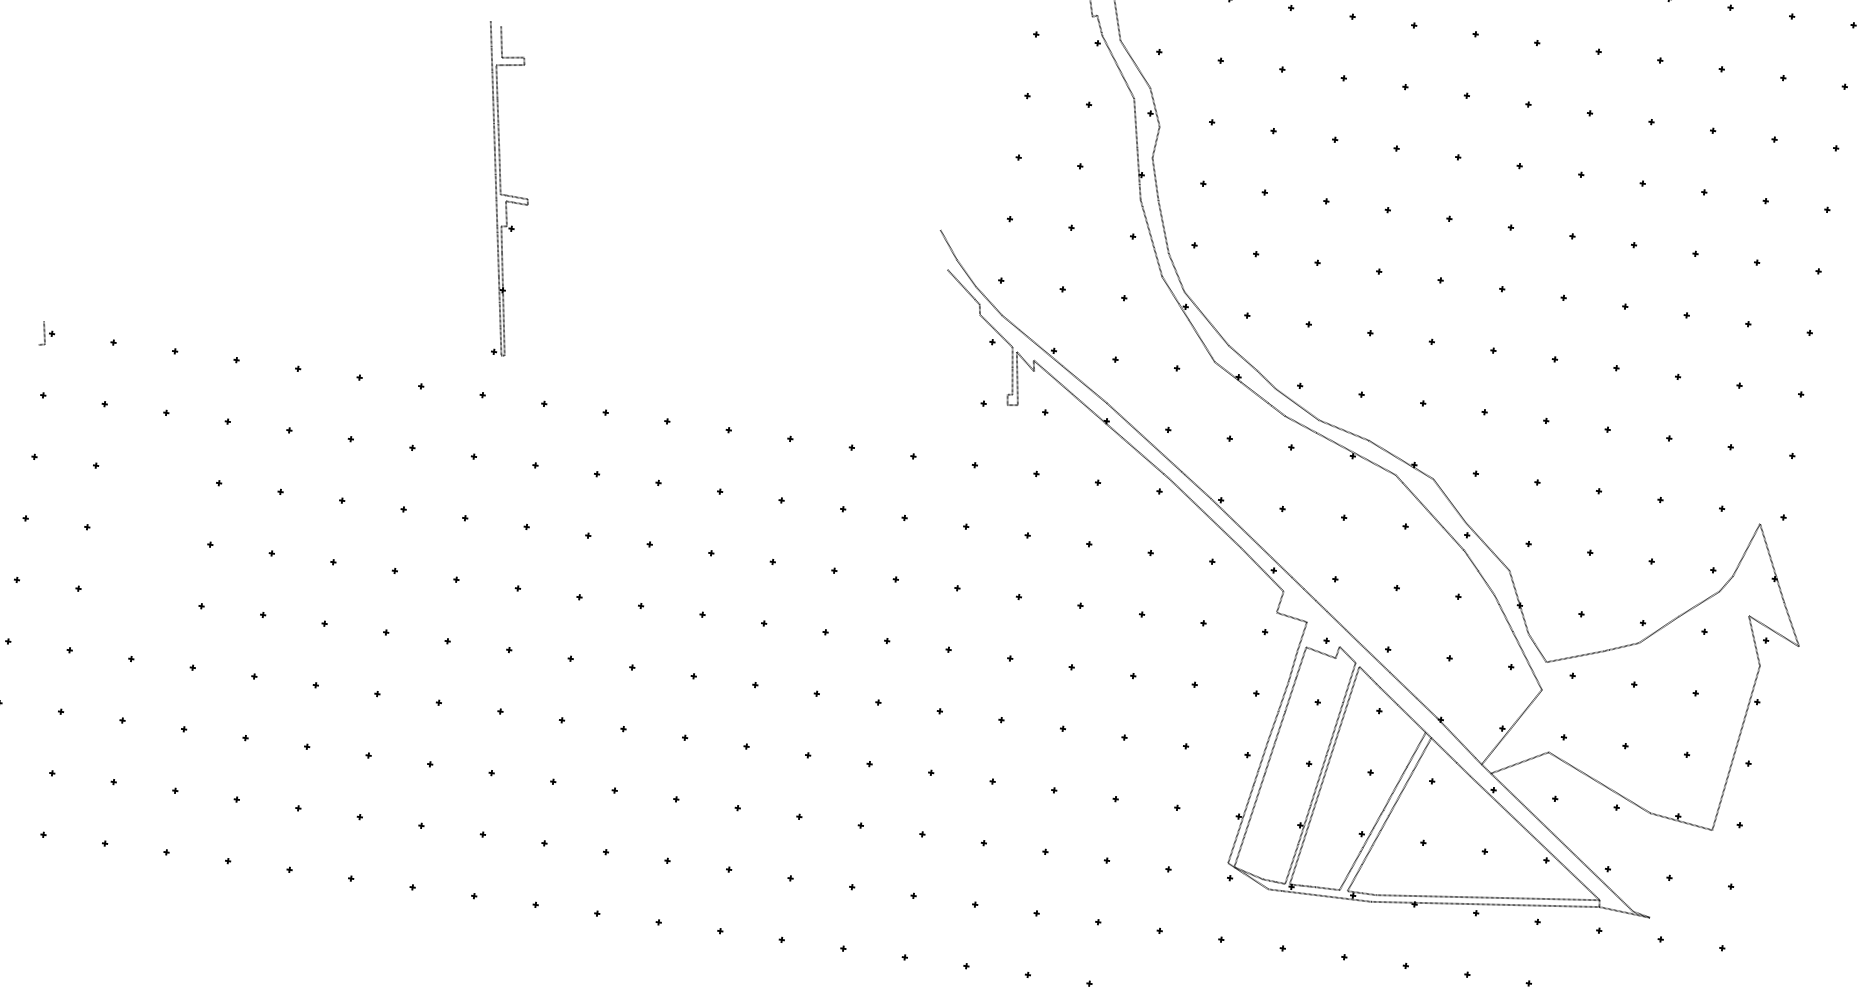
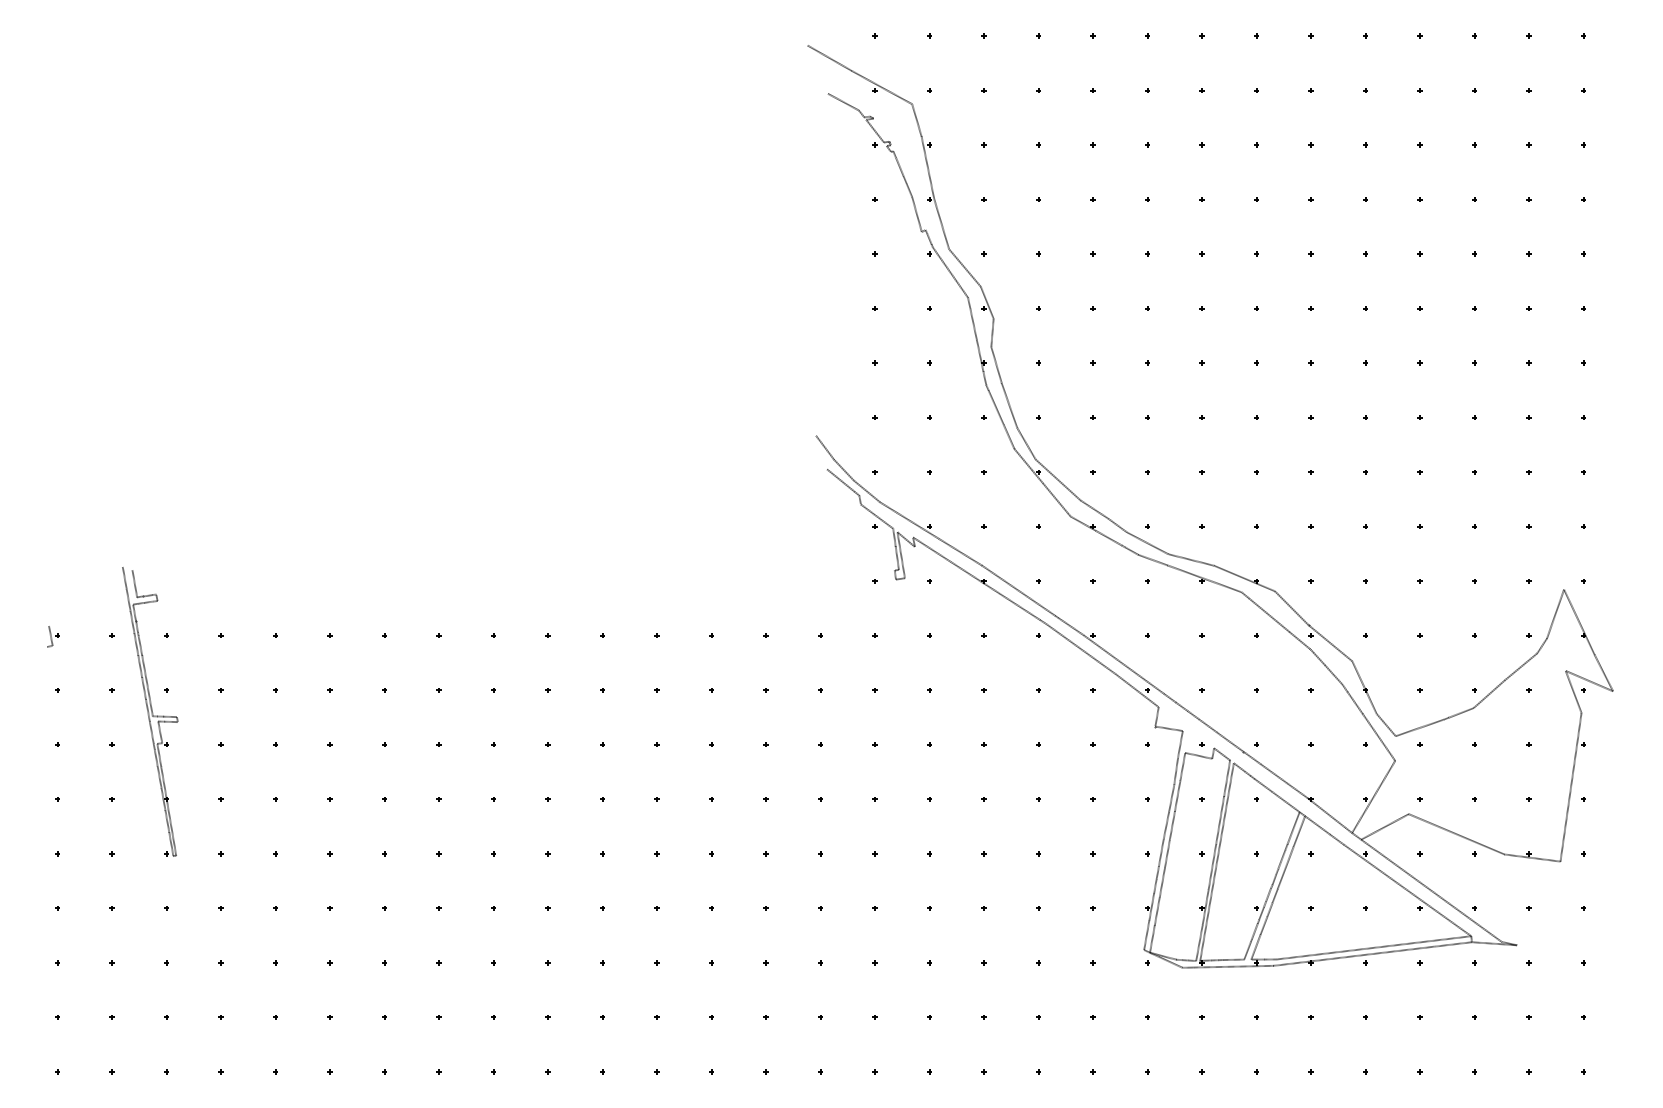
part: (498, 188) -> (150, 711), moved

